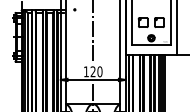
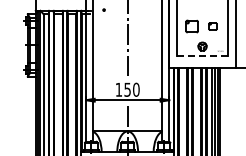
part: (159, 22) -> (212, 26), size x0.6
line: (151, 45) -> (202, 55), solid -> dashed
text: (93, 71) -> (127, 89), 120 -> 150

